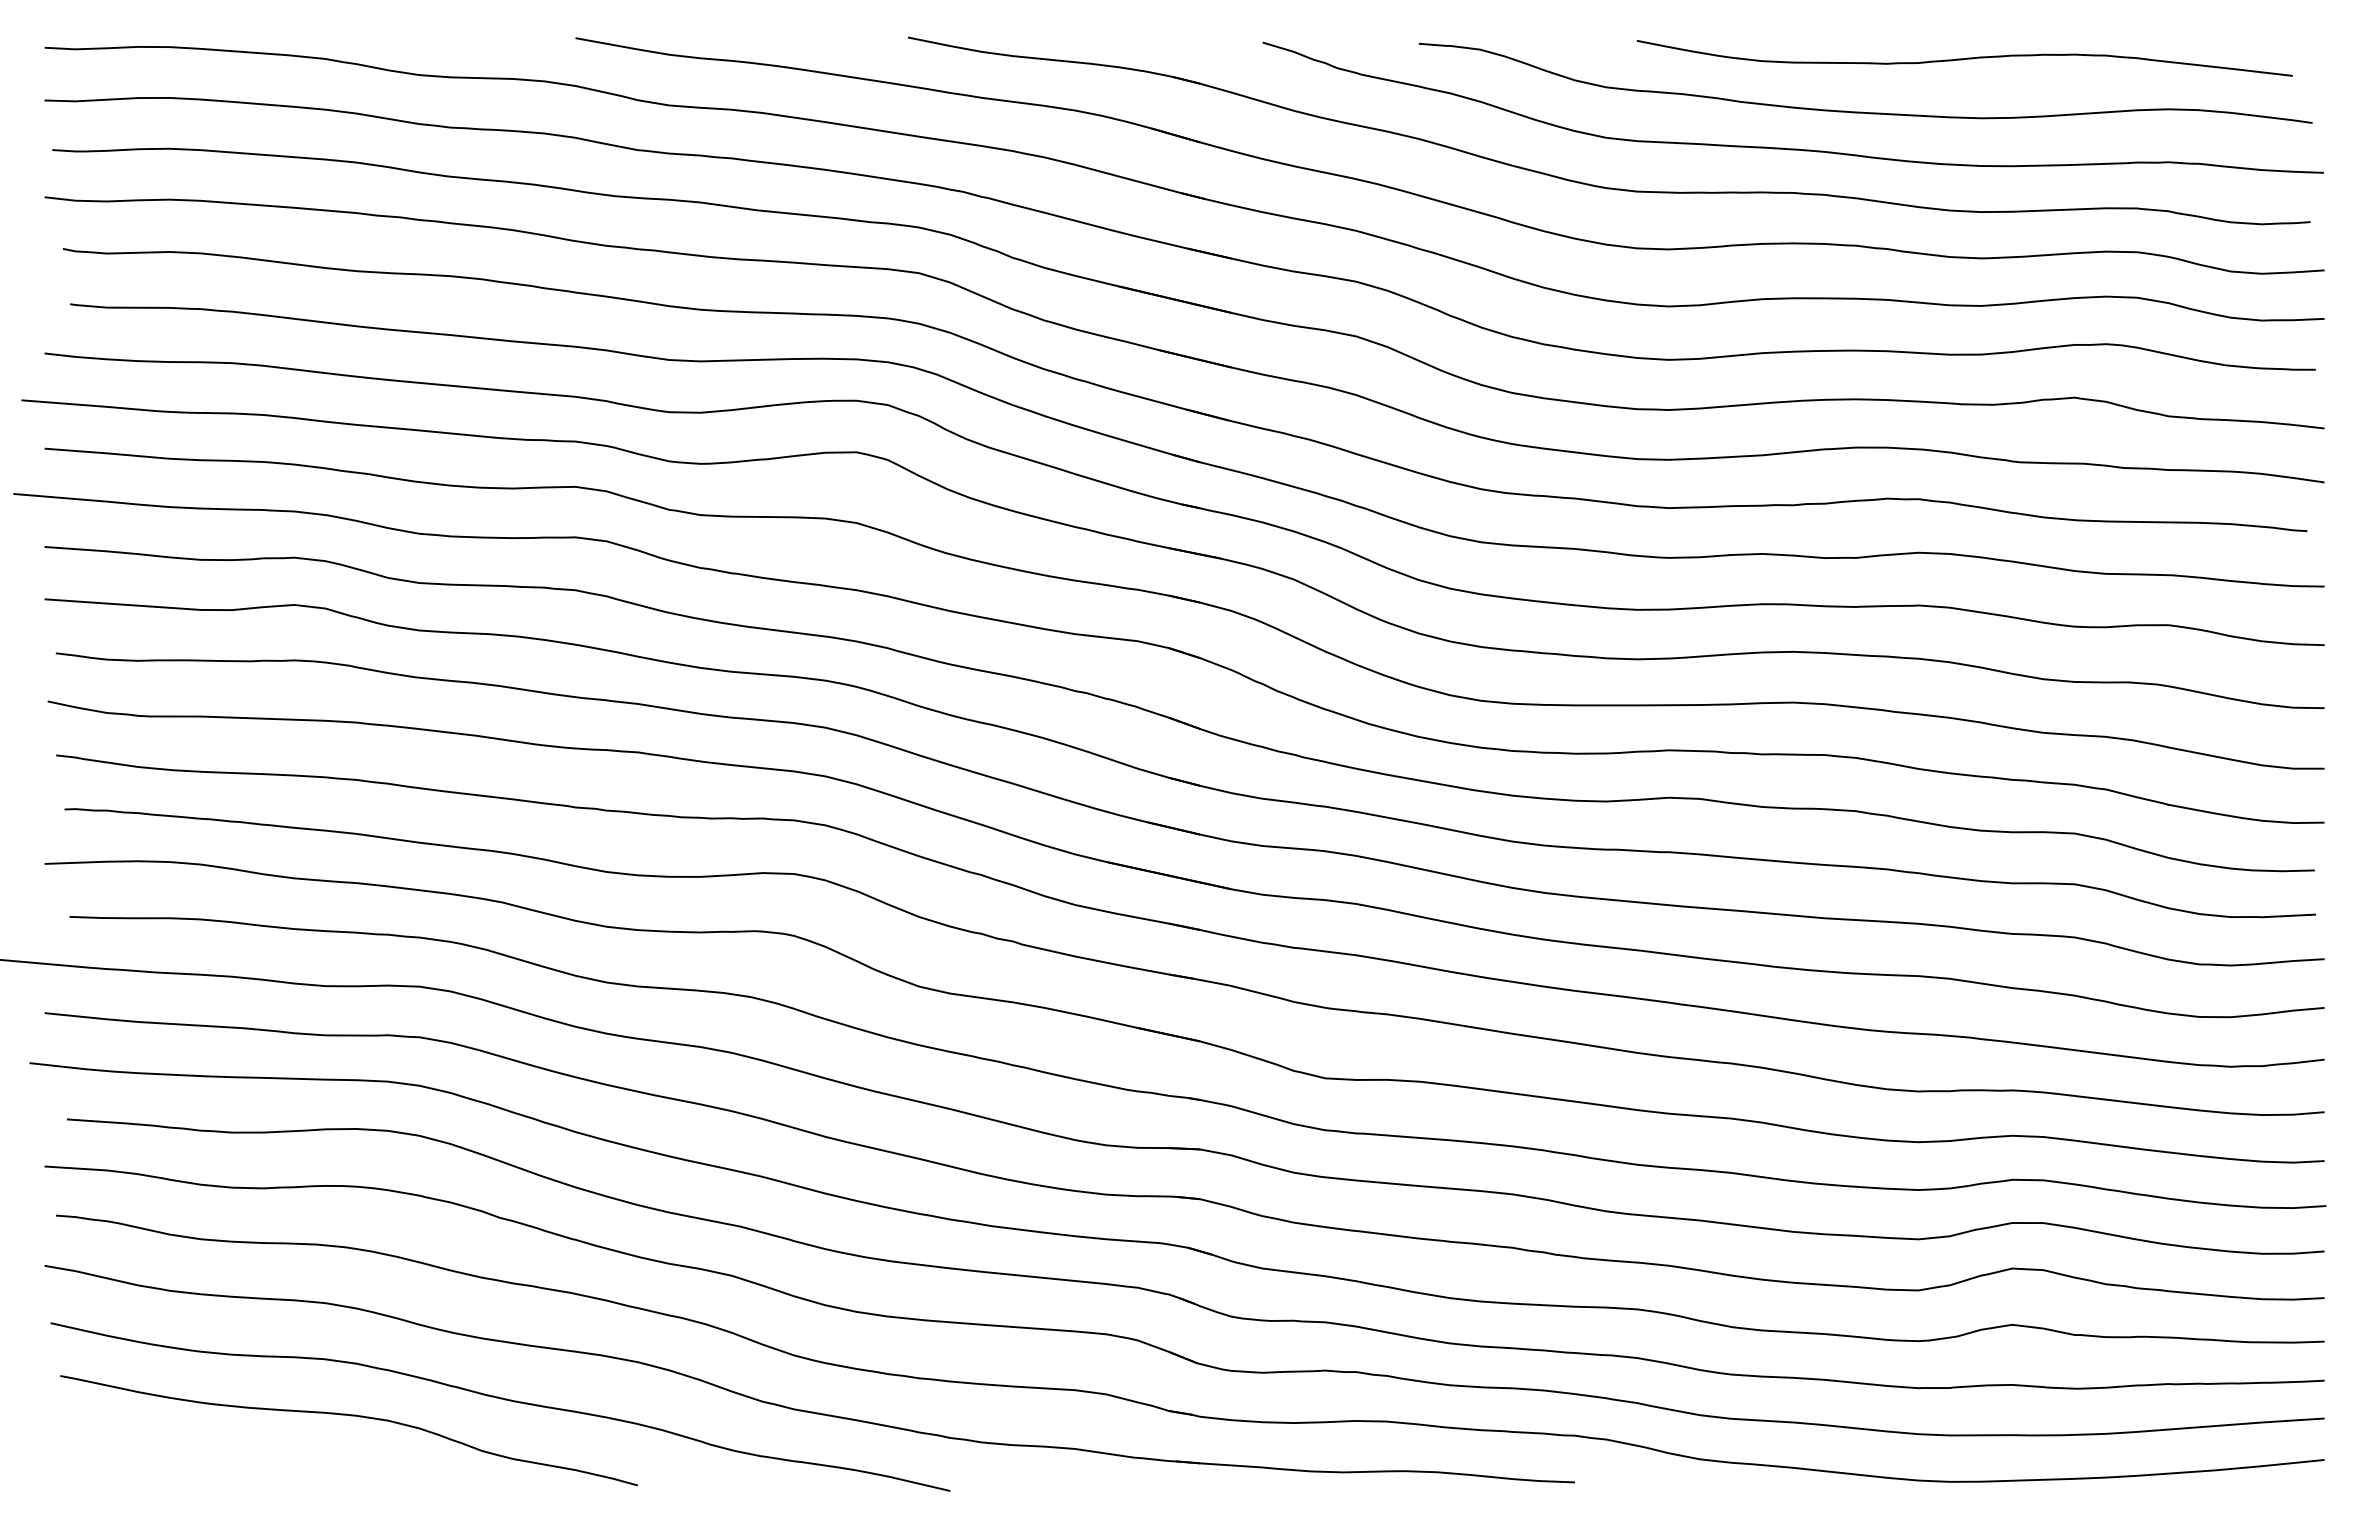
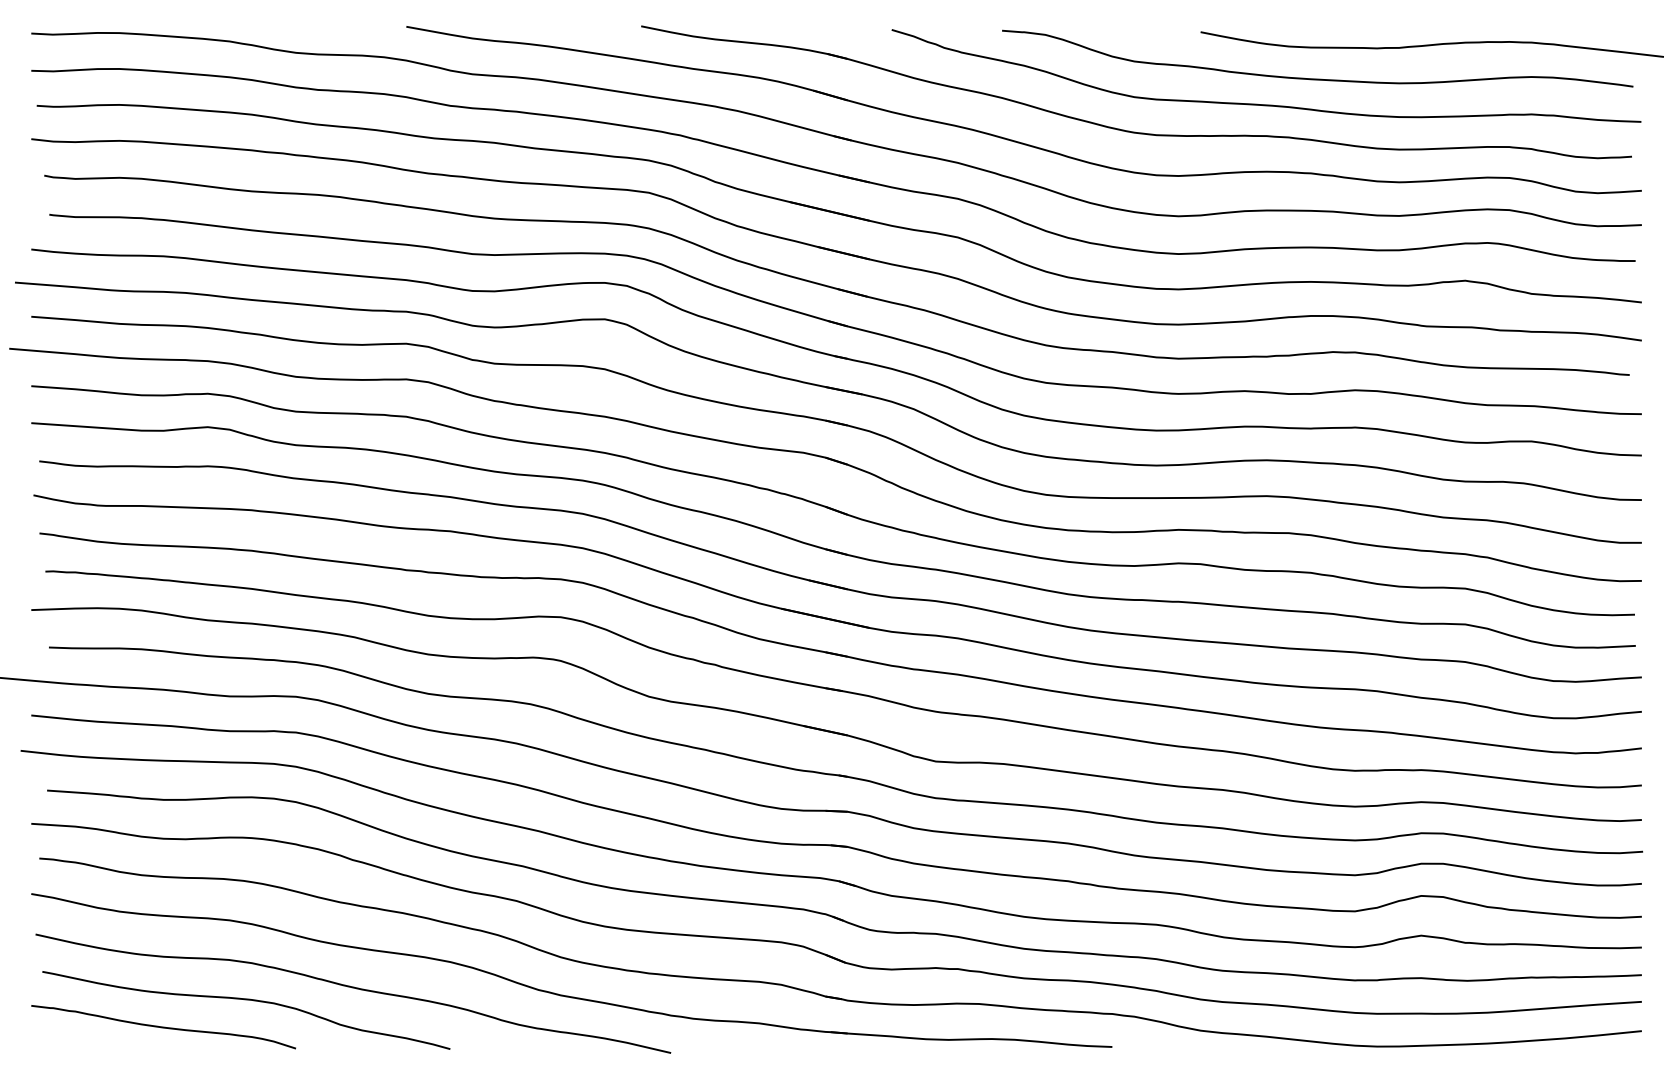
curve: (1964, 58) -> (1432, 44), moved
curve: (231, 1454) -> (163, 1027), added

